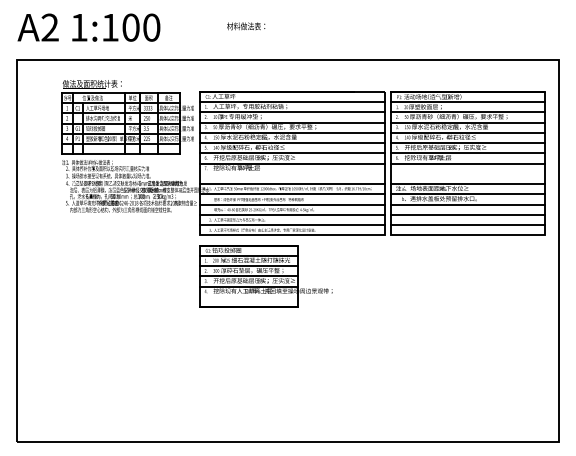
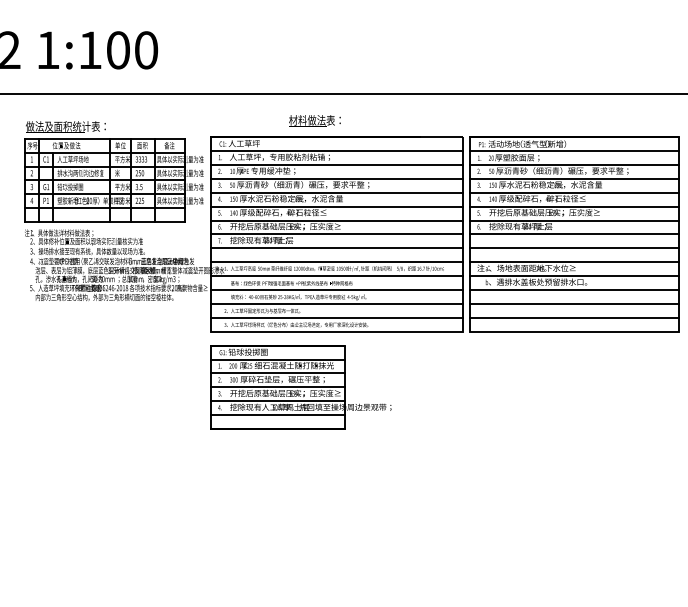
text: (246, 26) -> (315, 120), moved
line: (292, 173) -> (337, 247), added
line: (467, 173) -> (574, 247), added
line: (248, 296) -> (277, 414), added

